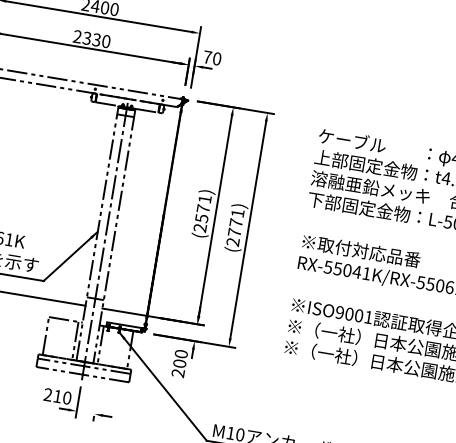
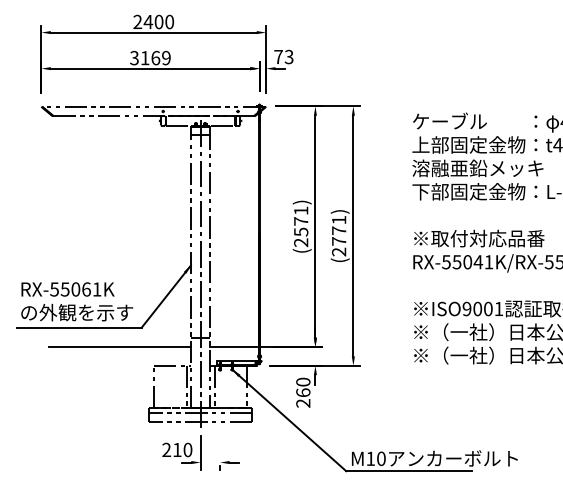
text: (91, 39) -> (150, 58), 2330 -> 3169
text: (216, 59) -> (288, 57), 70 -> 73
text: (179, 363) -> (303, 392), 200 -> 260

